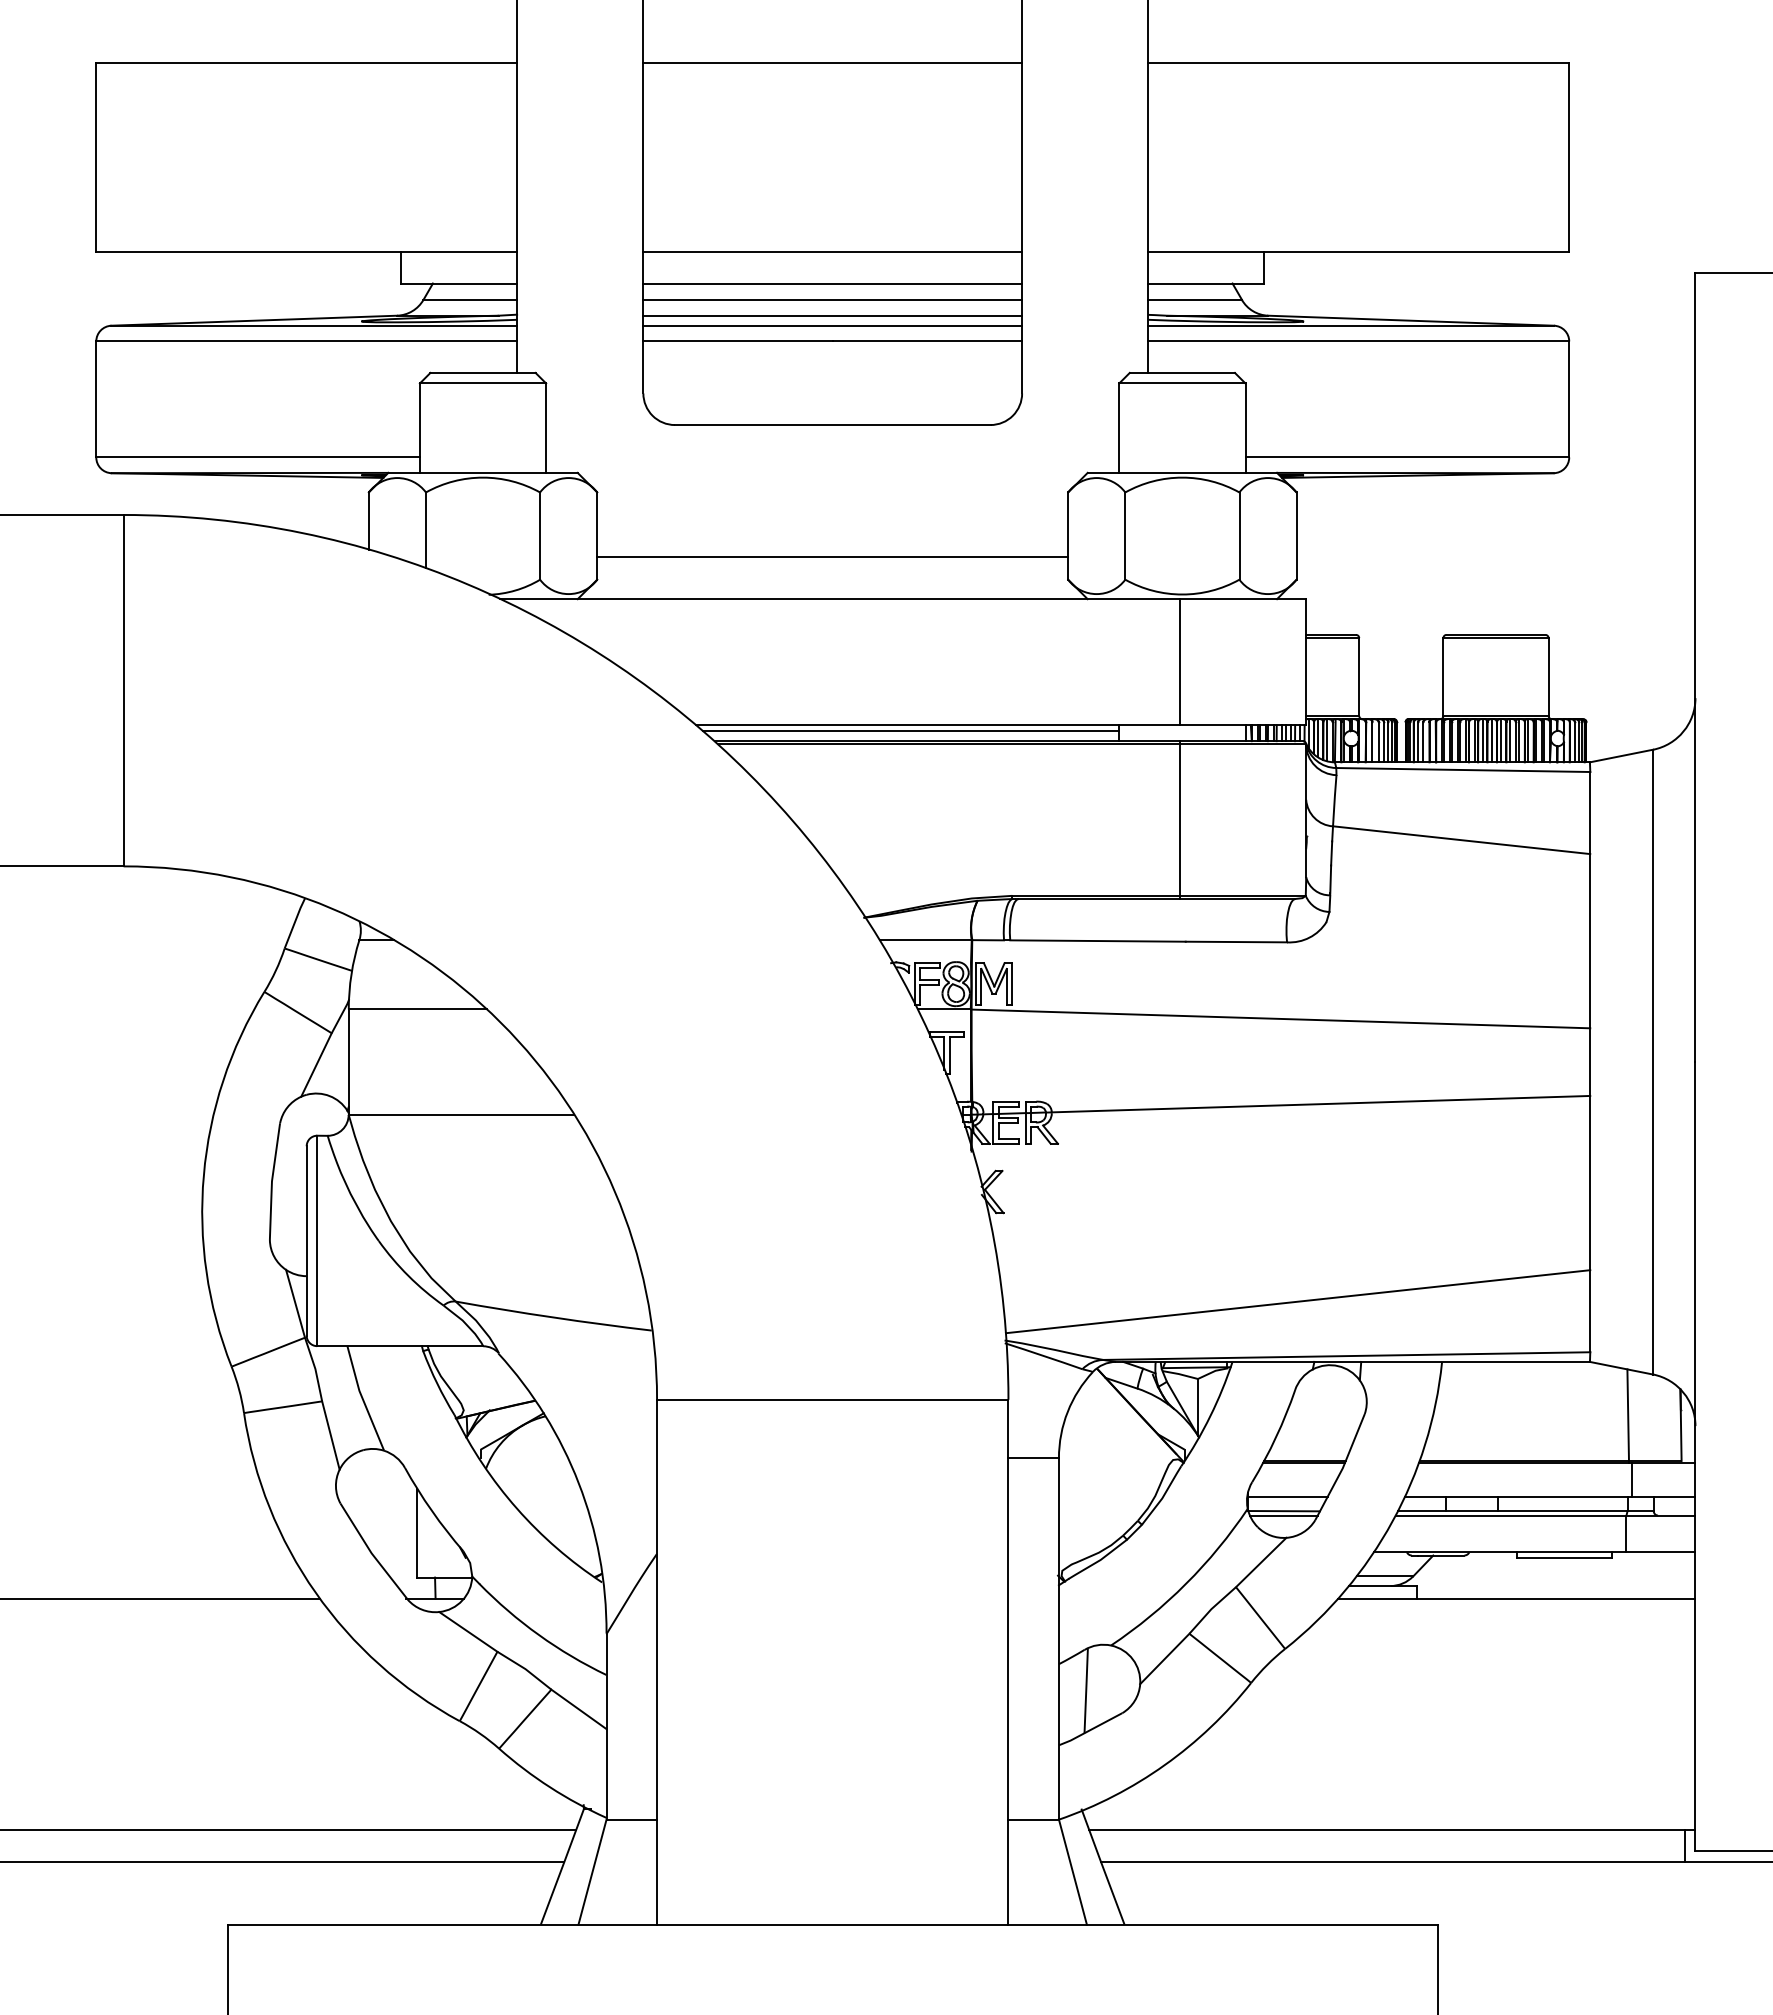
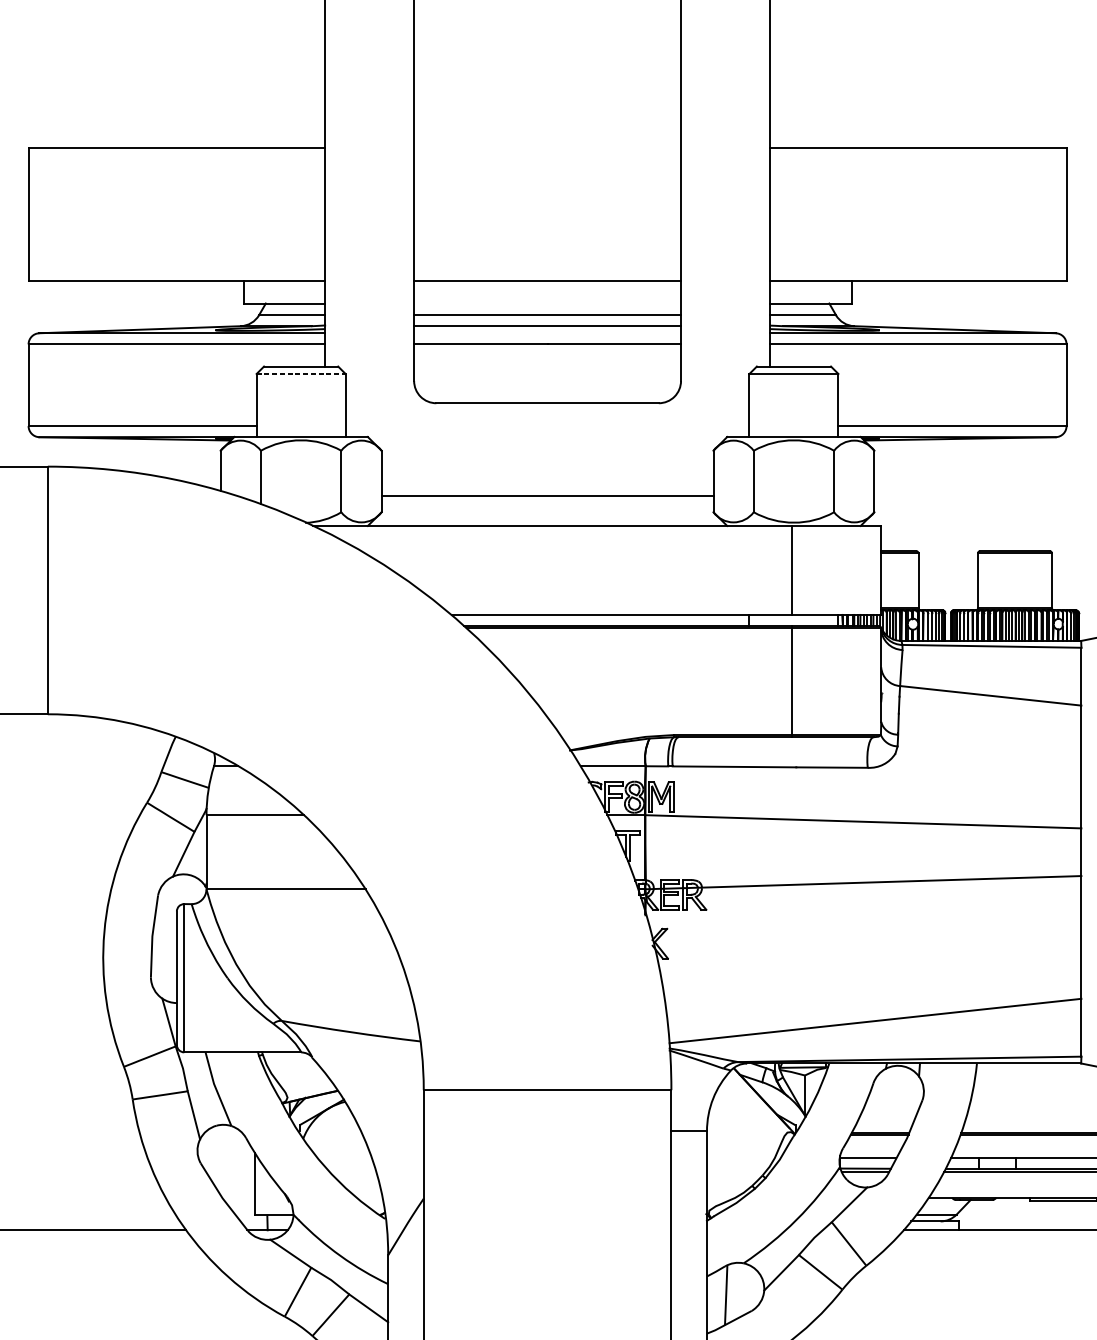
line: (832, 62) -> (547, 147), removed
line: (832, 283) -> (547, 303), removed
line: (832, 325) -> (547, 333), removed
line: (483, 383) -> (301, 373), solid -> dashed
line: (910, 730) -> (602, 618), removed

